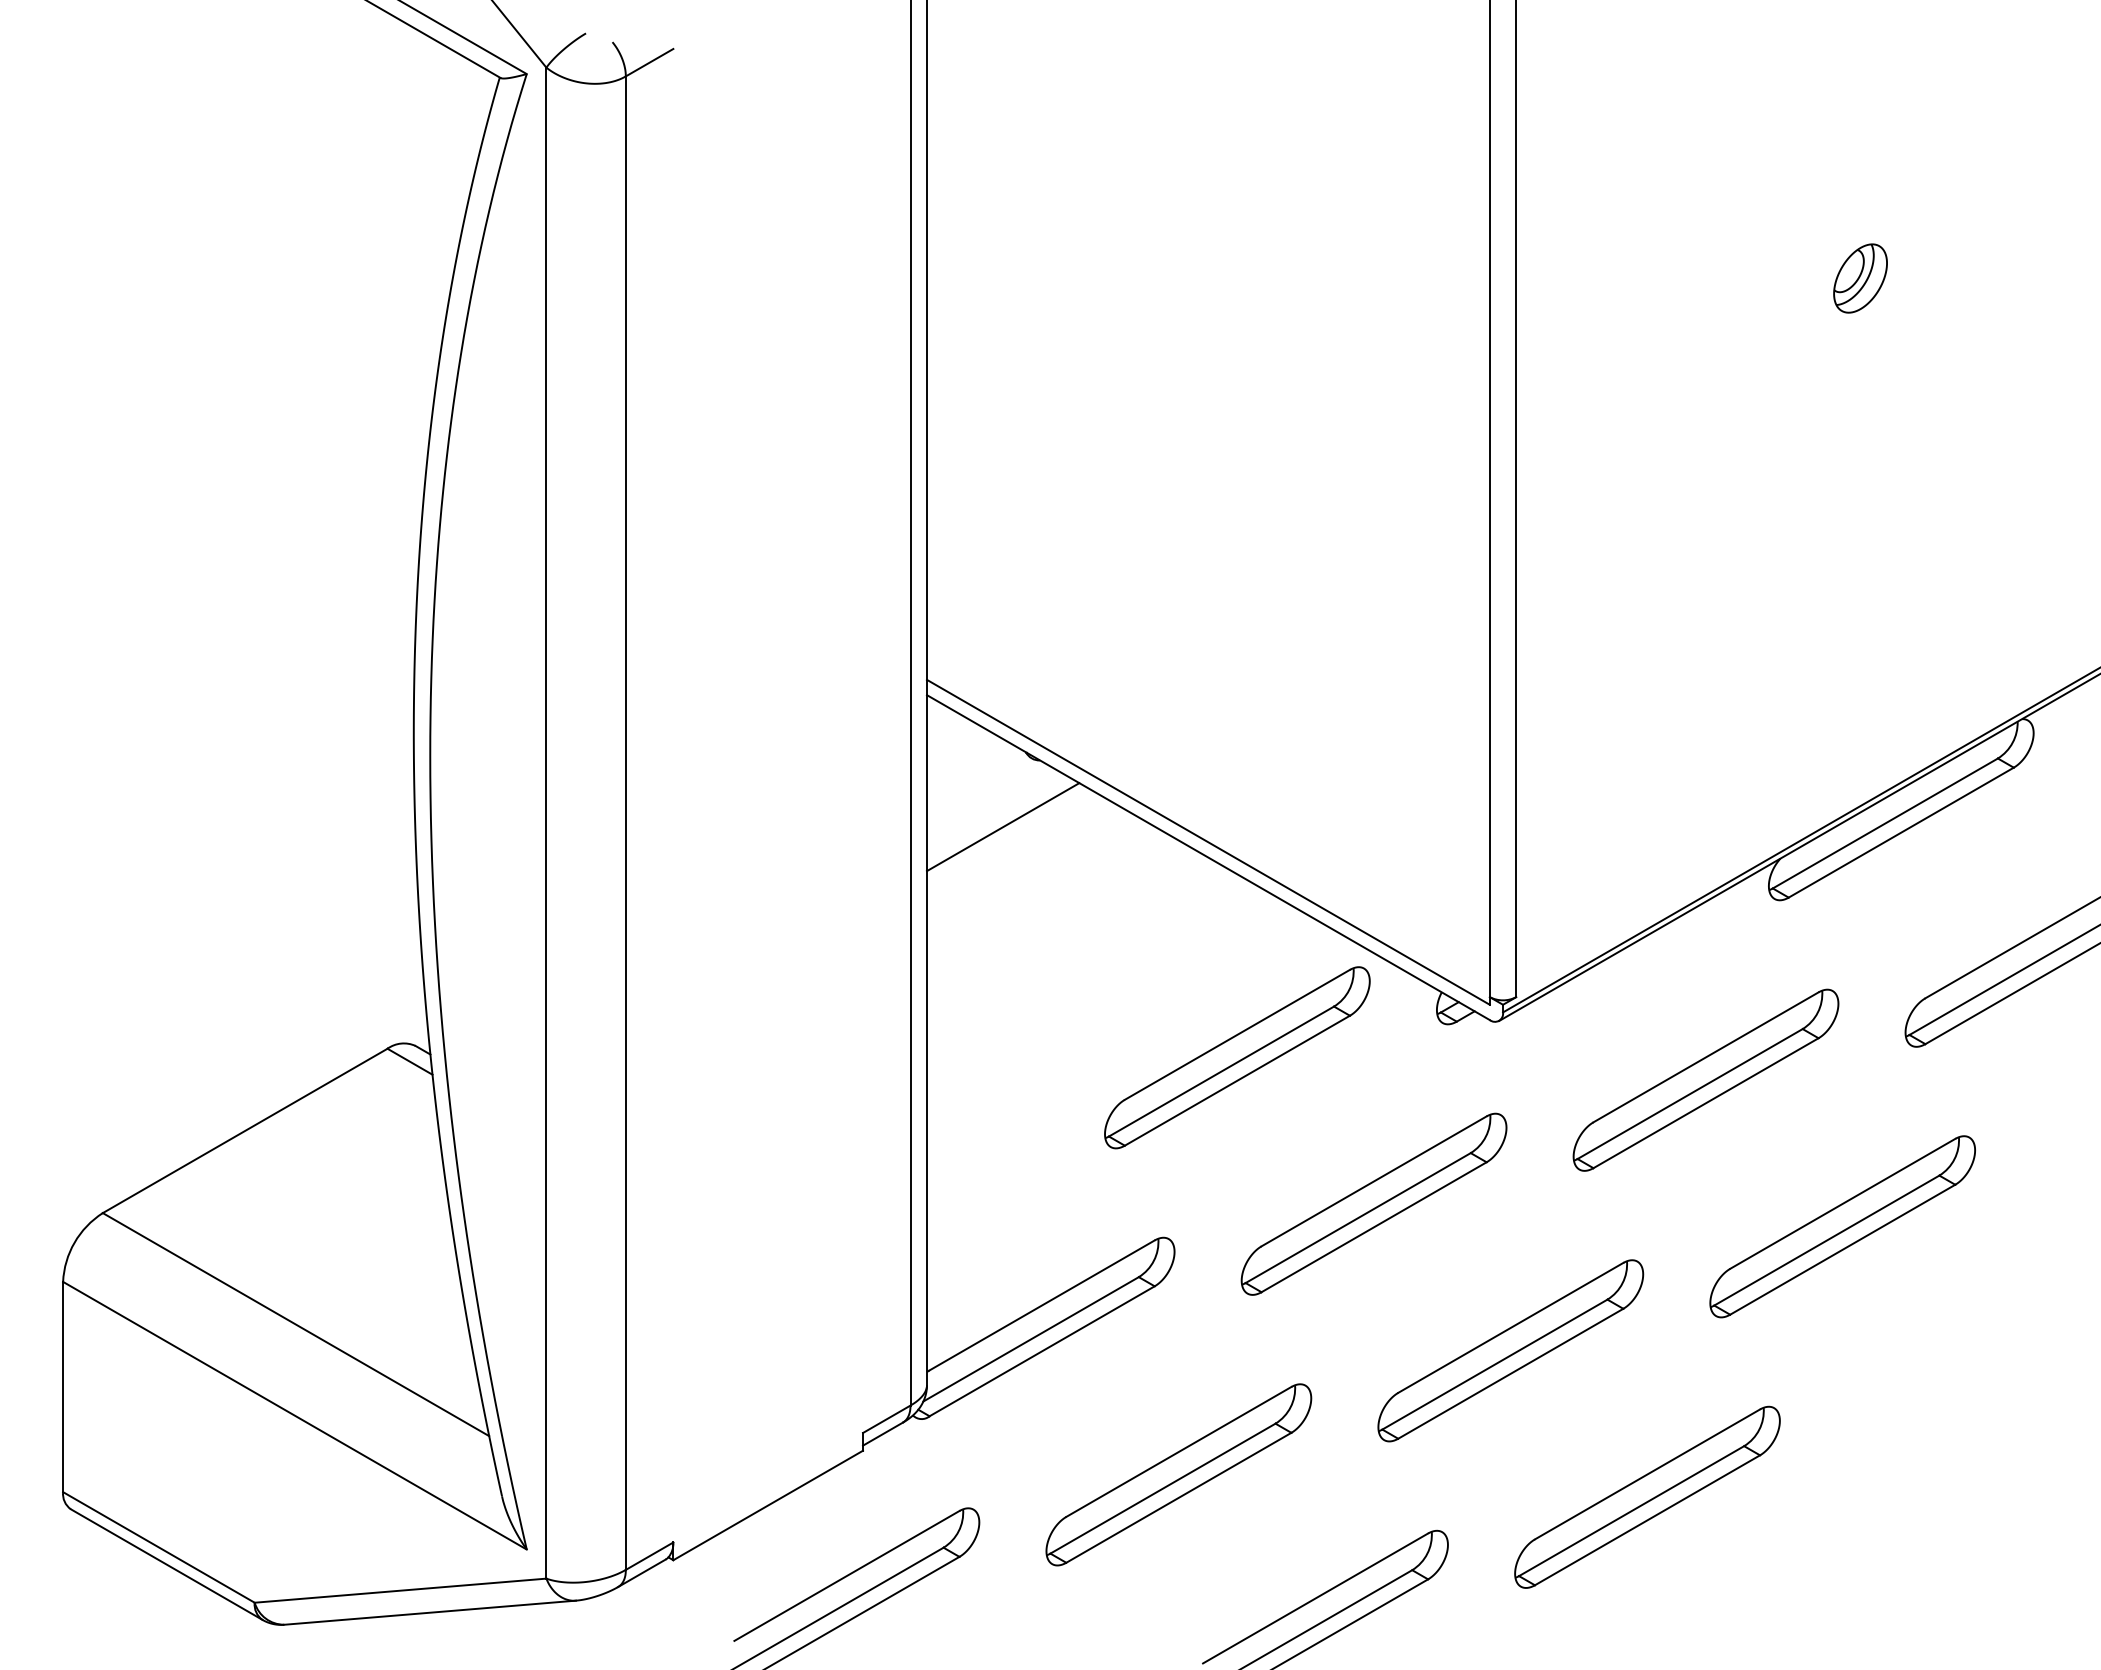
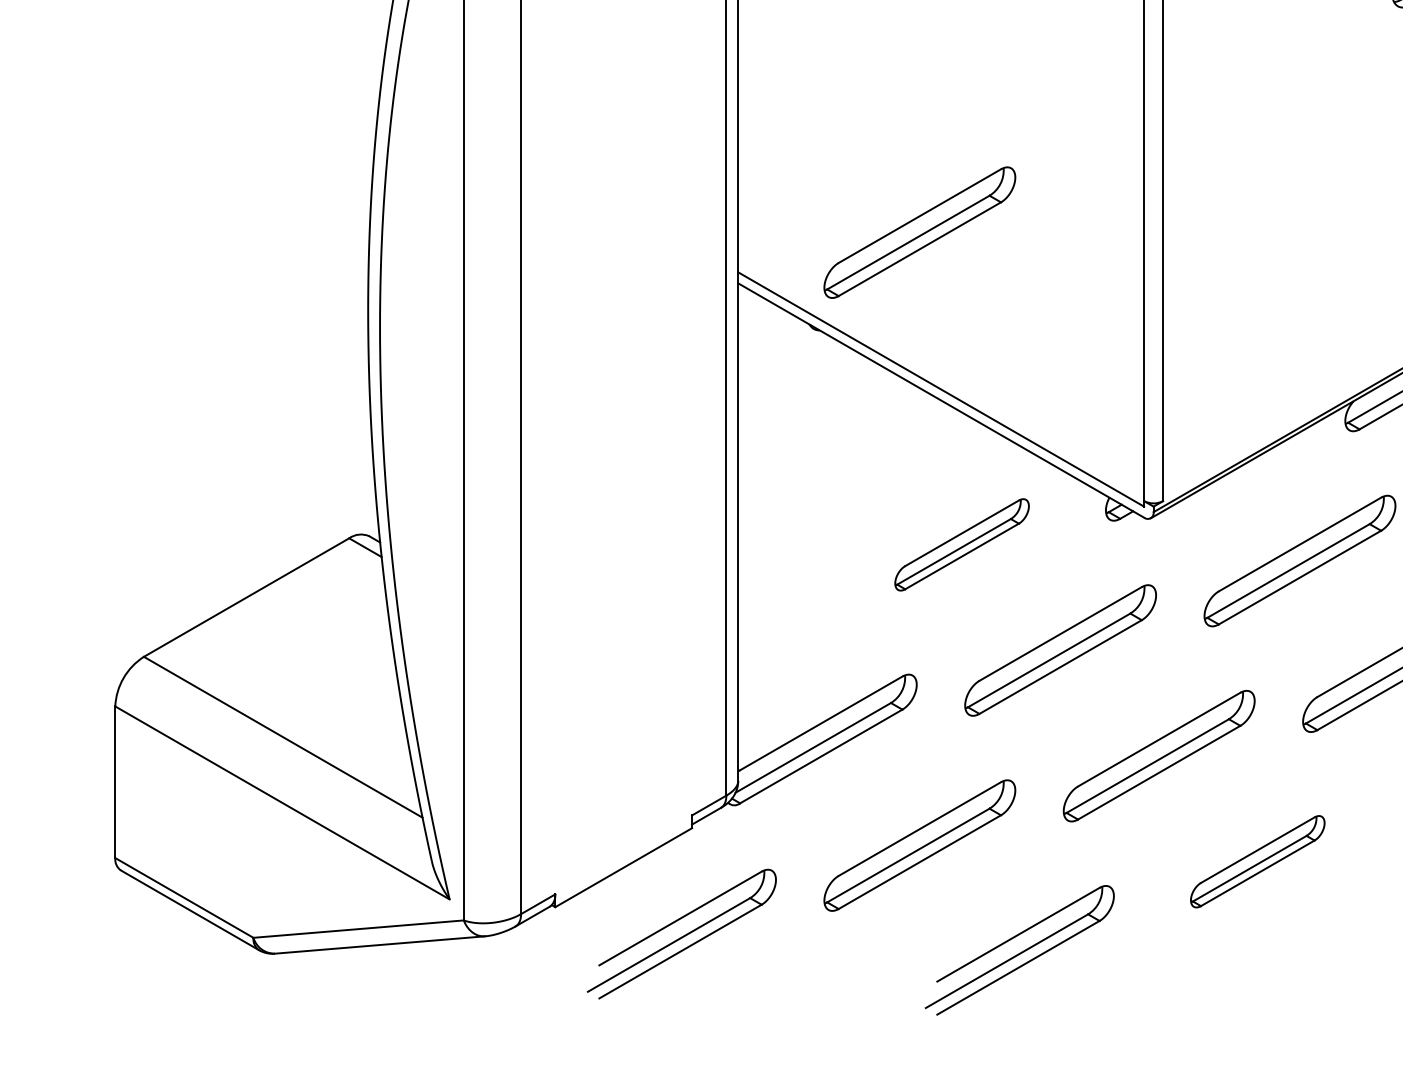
part: (1178, 624) -> (919, 232), added
line: (1002, 827) -> (792, 378), removed
part: (1237, 1057) -> (962, 544), size x0.7
part: (1647, 1496) -> (1257, 861), size x0.7

